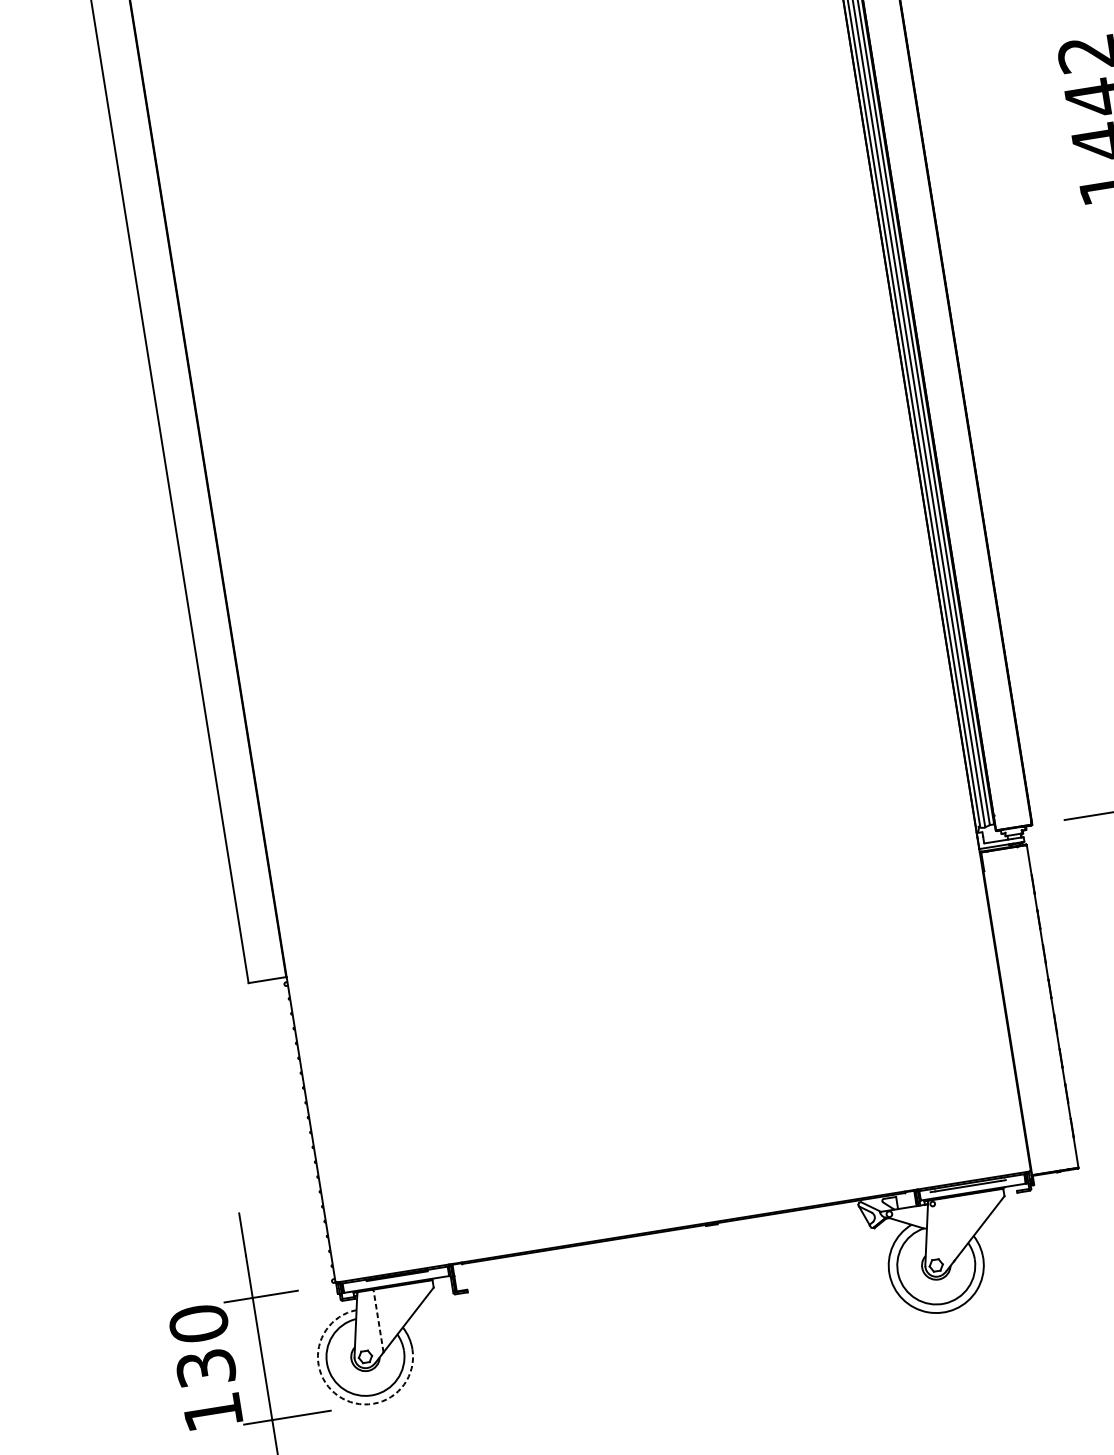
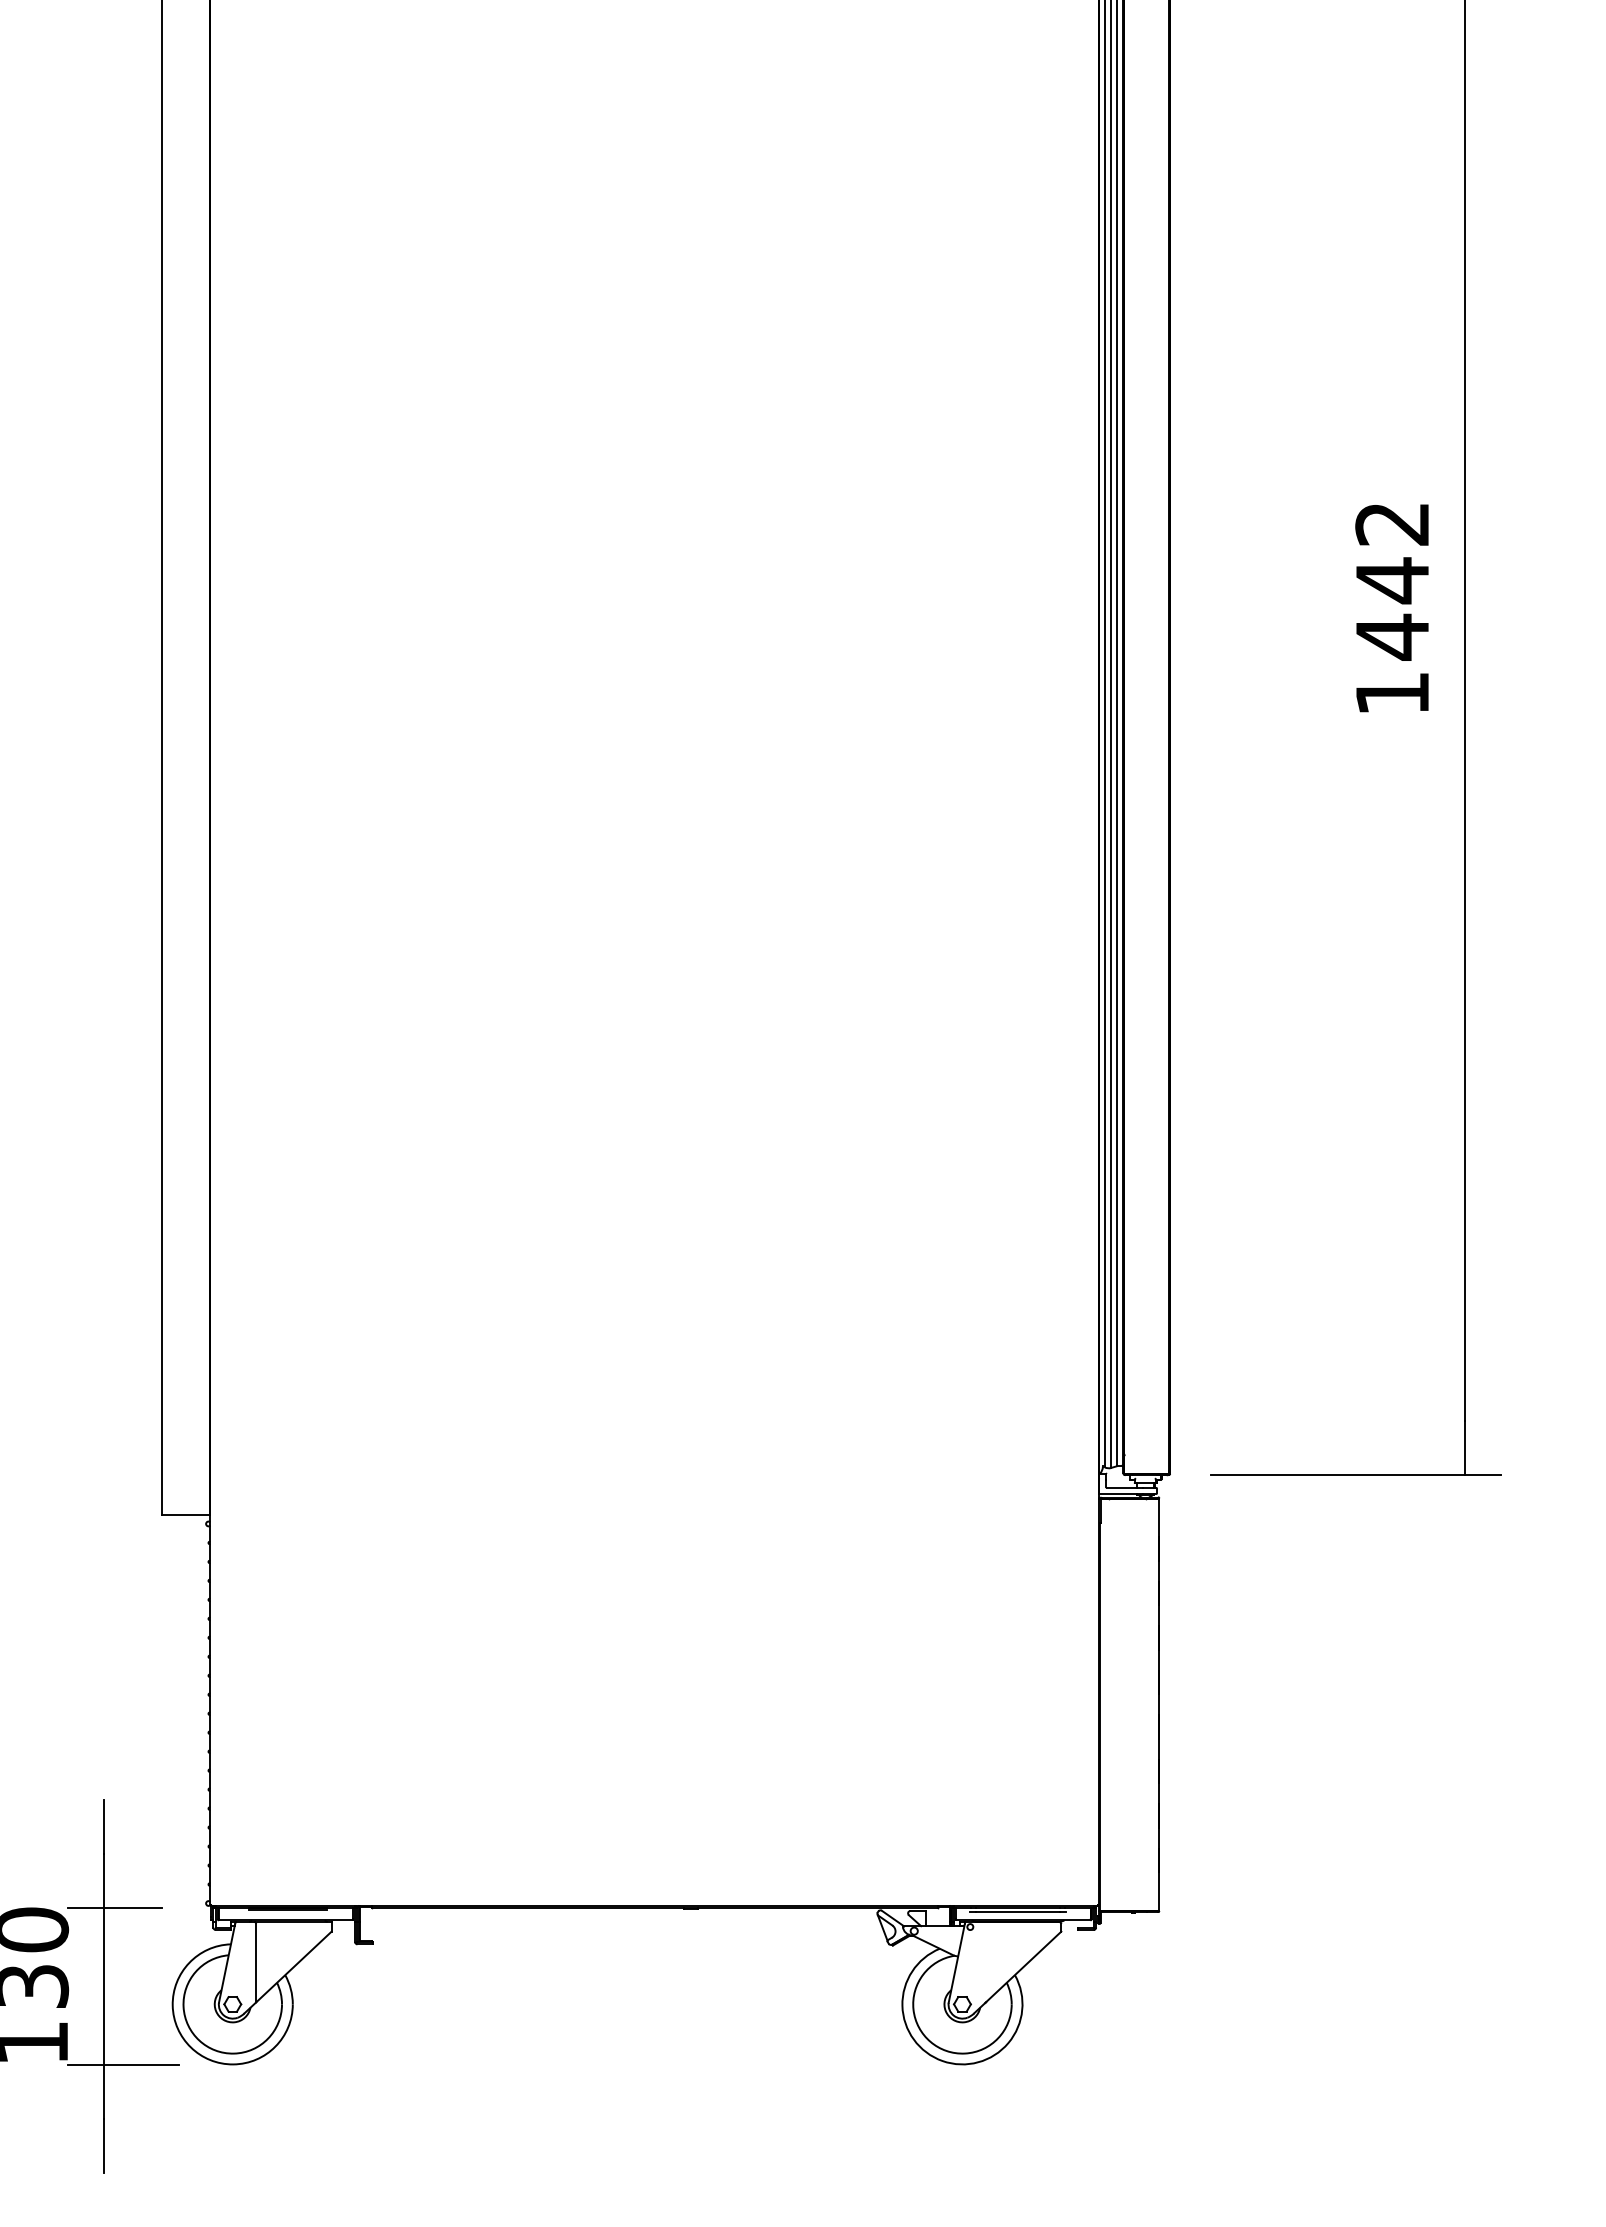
line: (378, 1321) -> (256, 1962), dashed -> solid
arc: (337, 1395) -> (190, 2047), dashed -> solid

